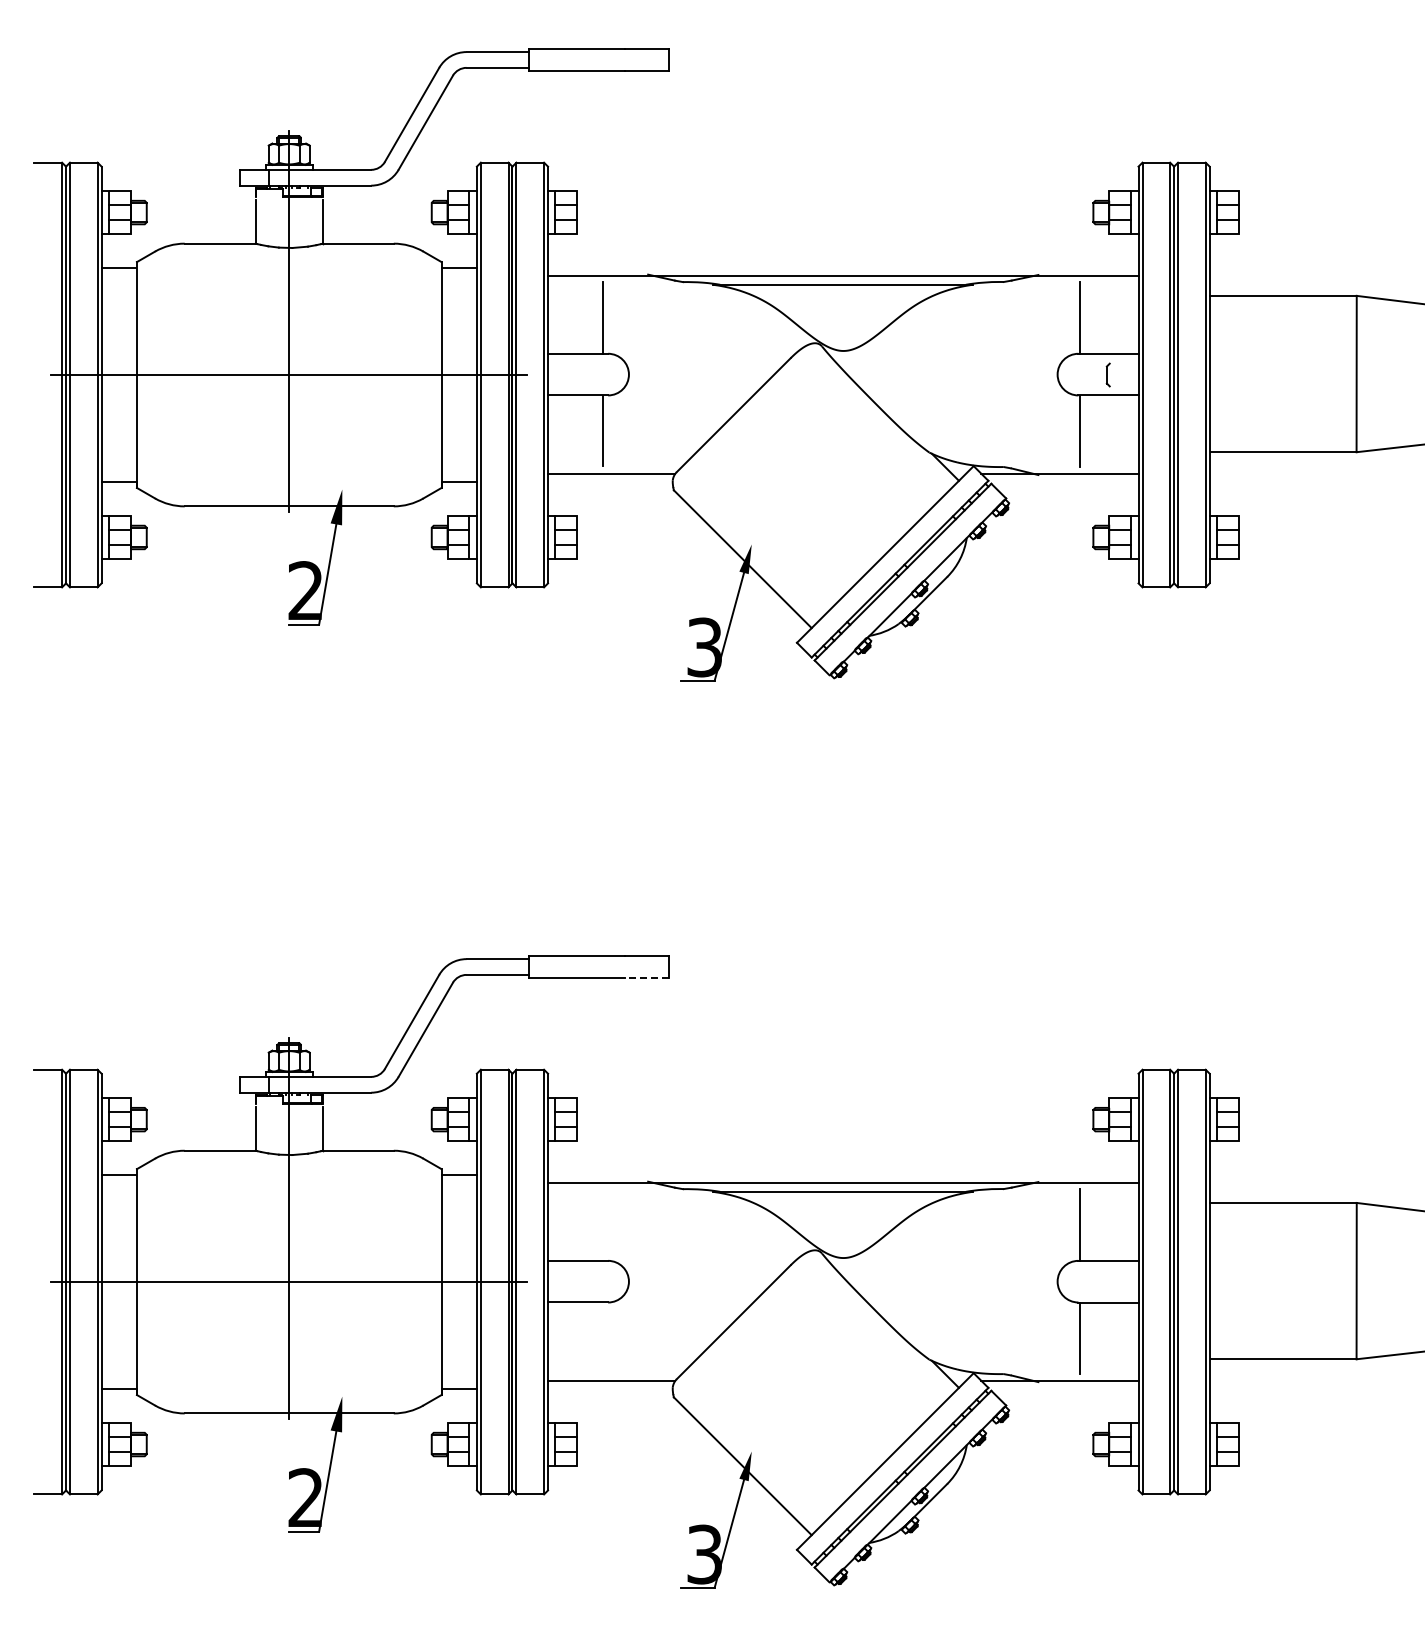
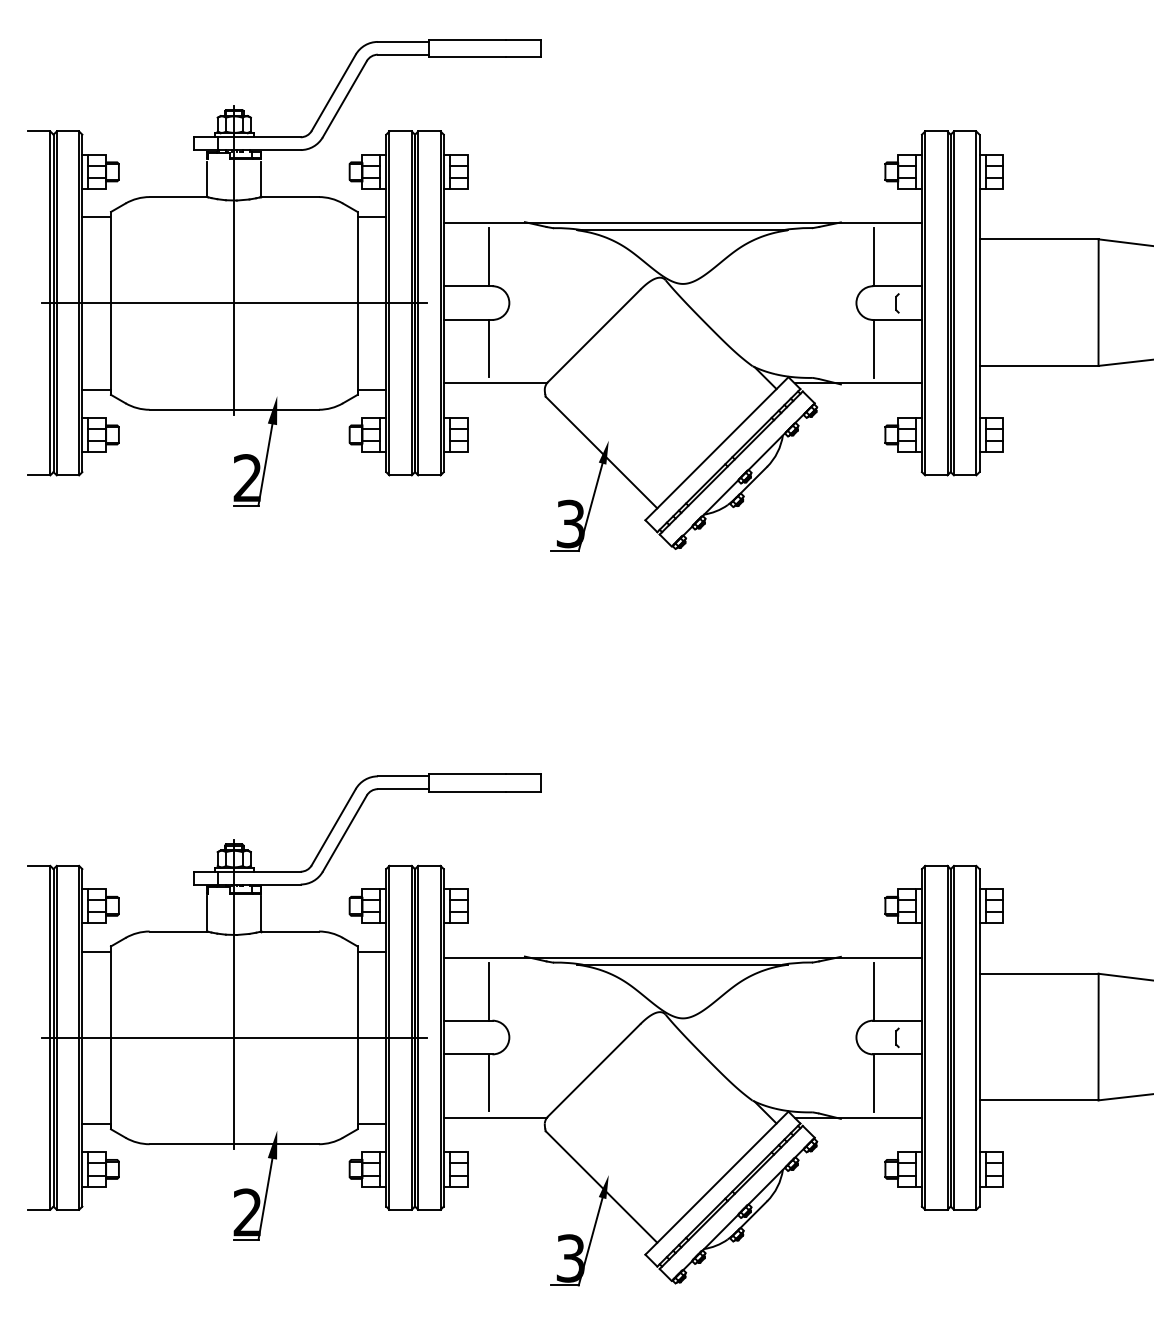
line: (646, 977) -> (523, 791), dashed -> solid
line: (603, 1224) -> (488, 991), added
part: (1107, 1281) -> (896, 1037), added
line: (603, 1337) -> (488, 1082), added

